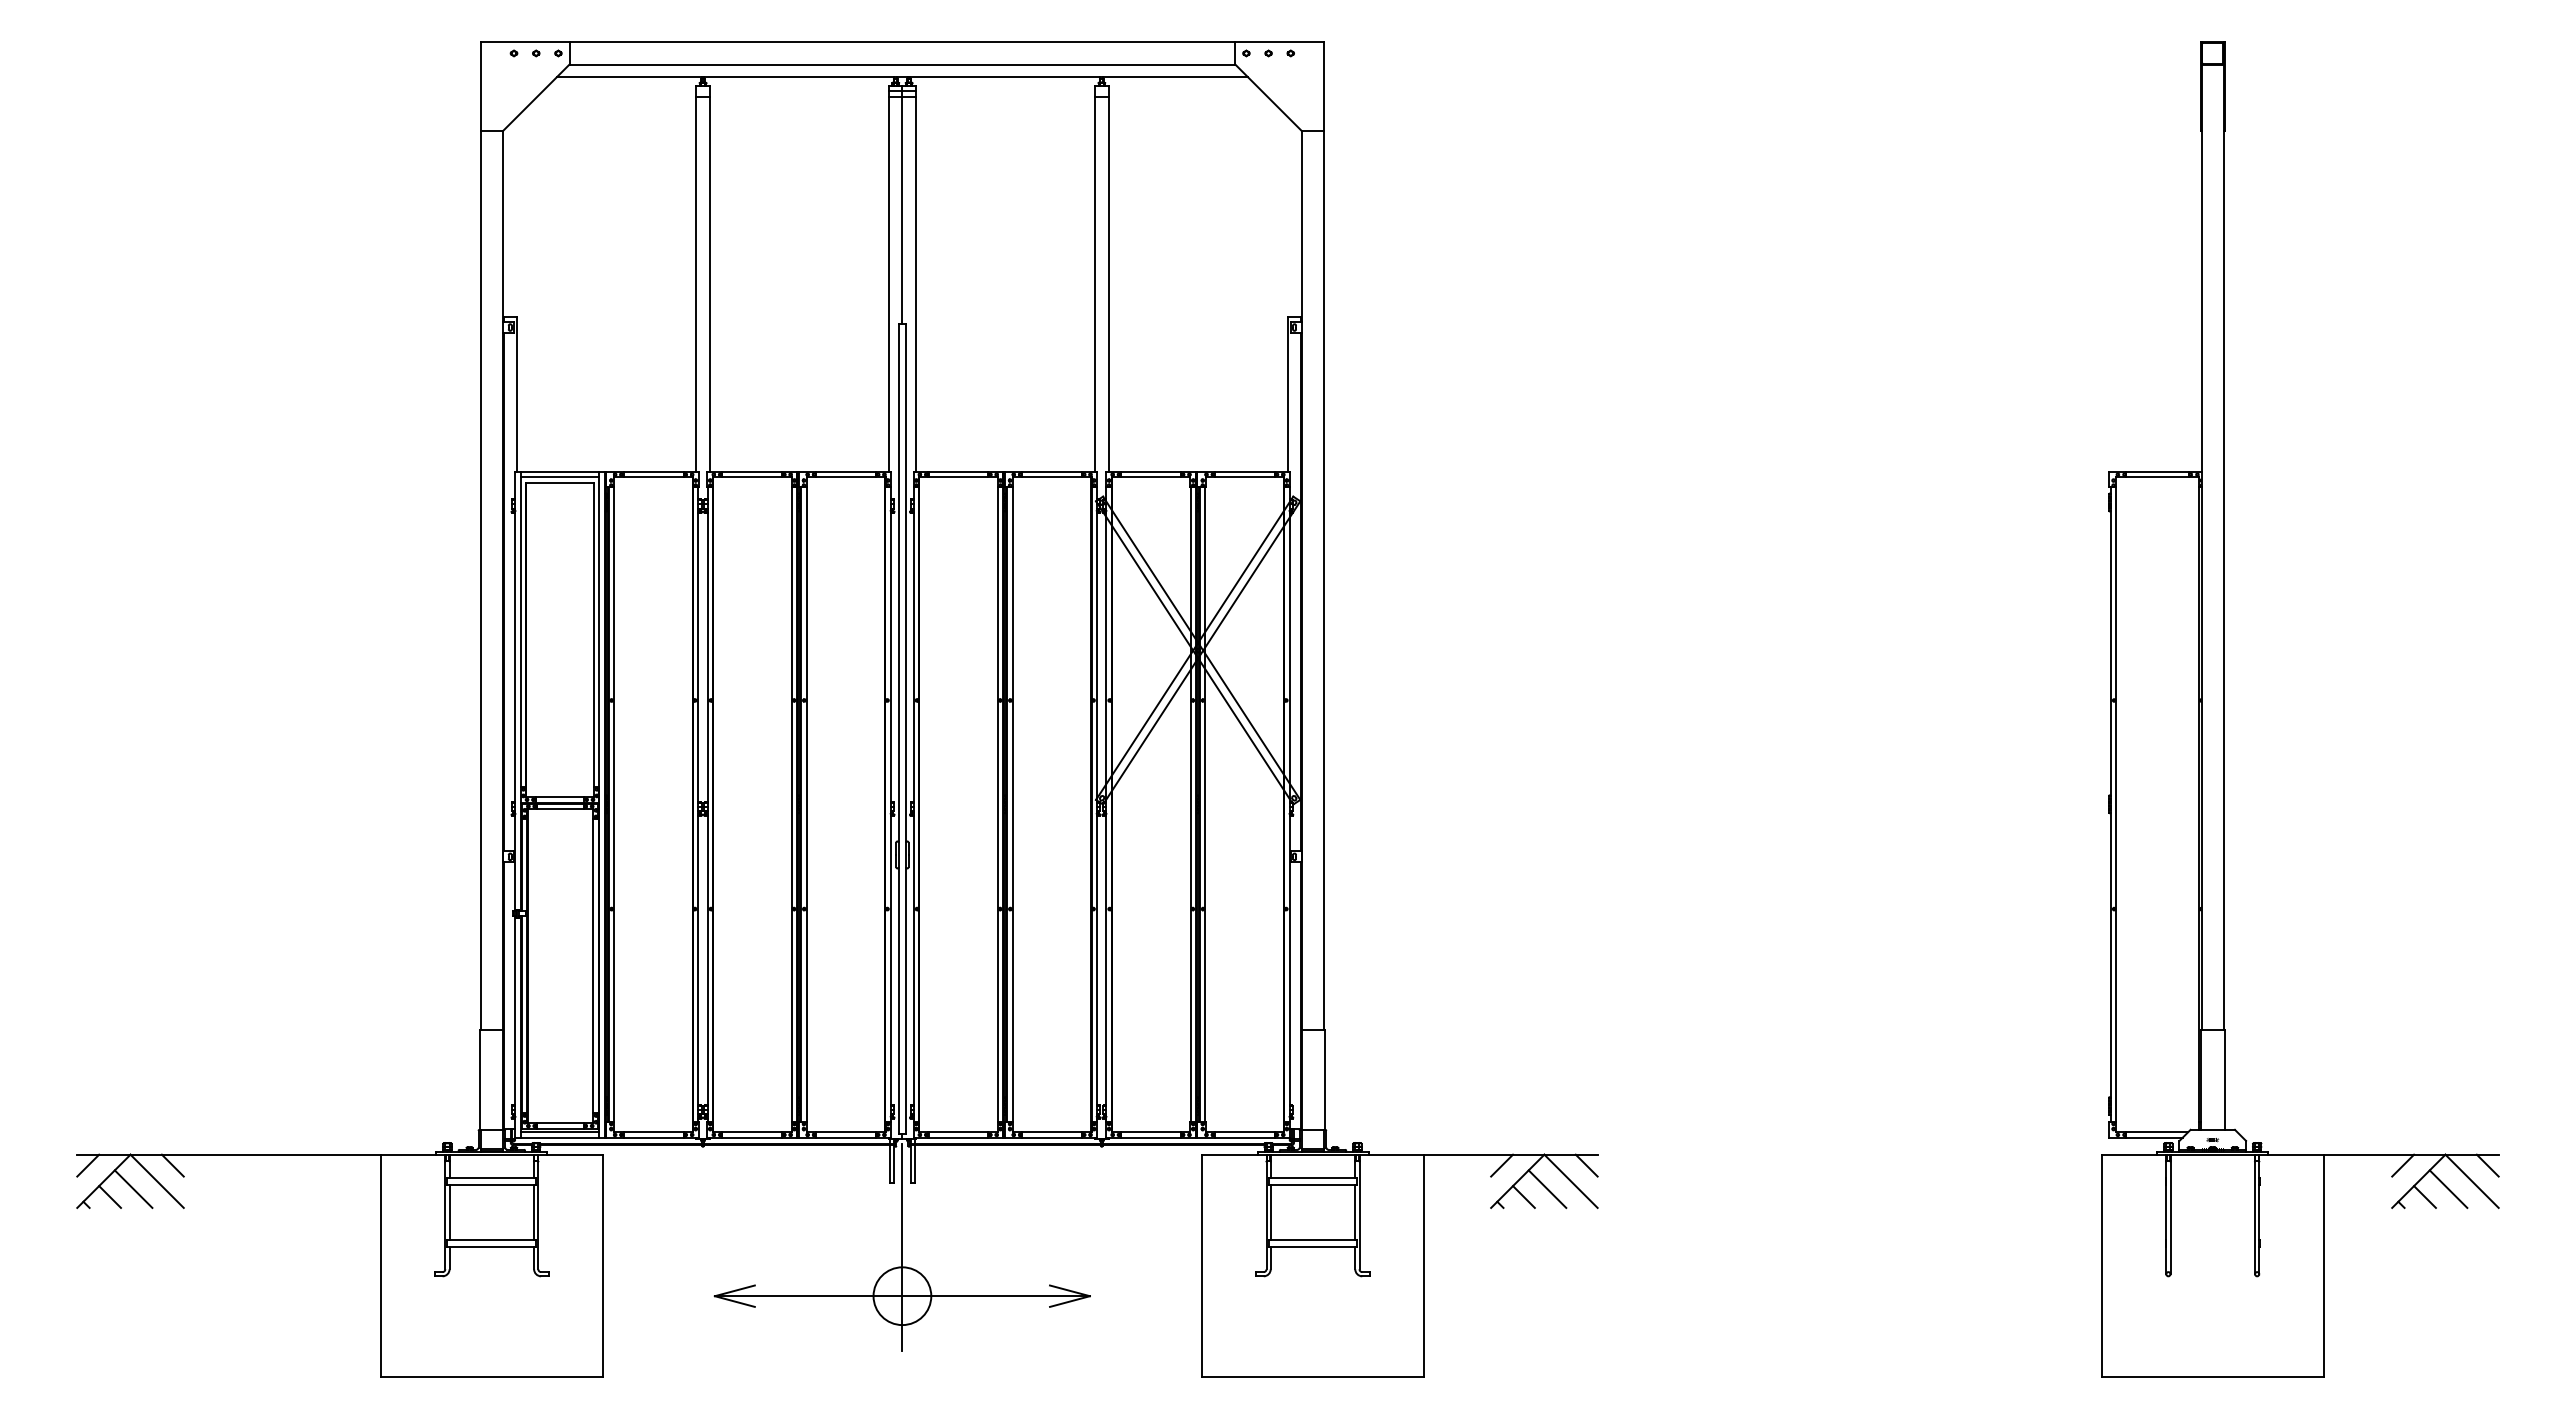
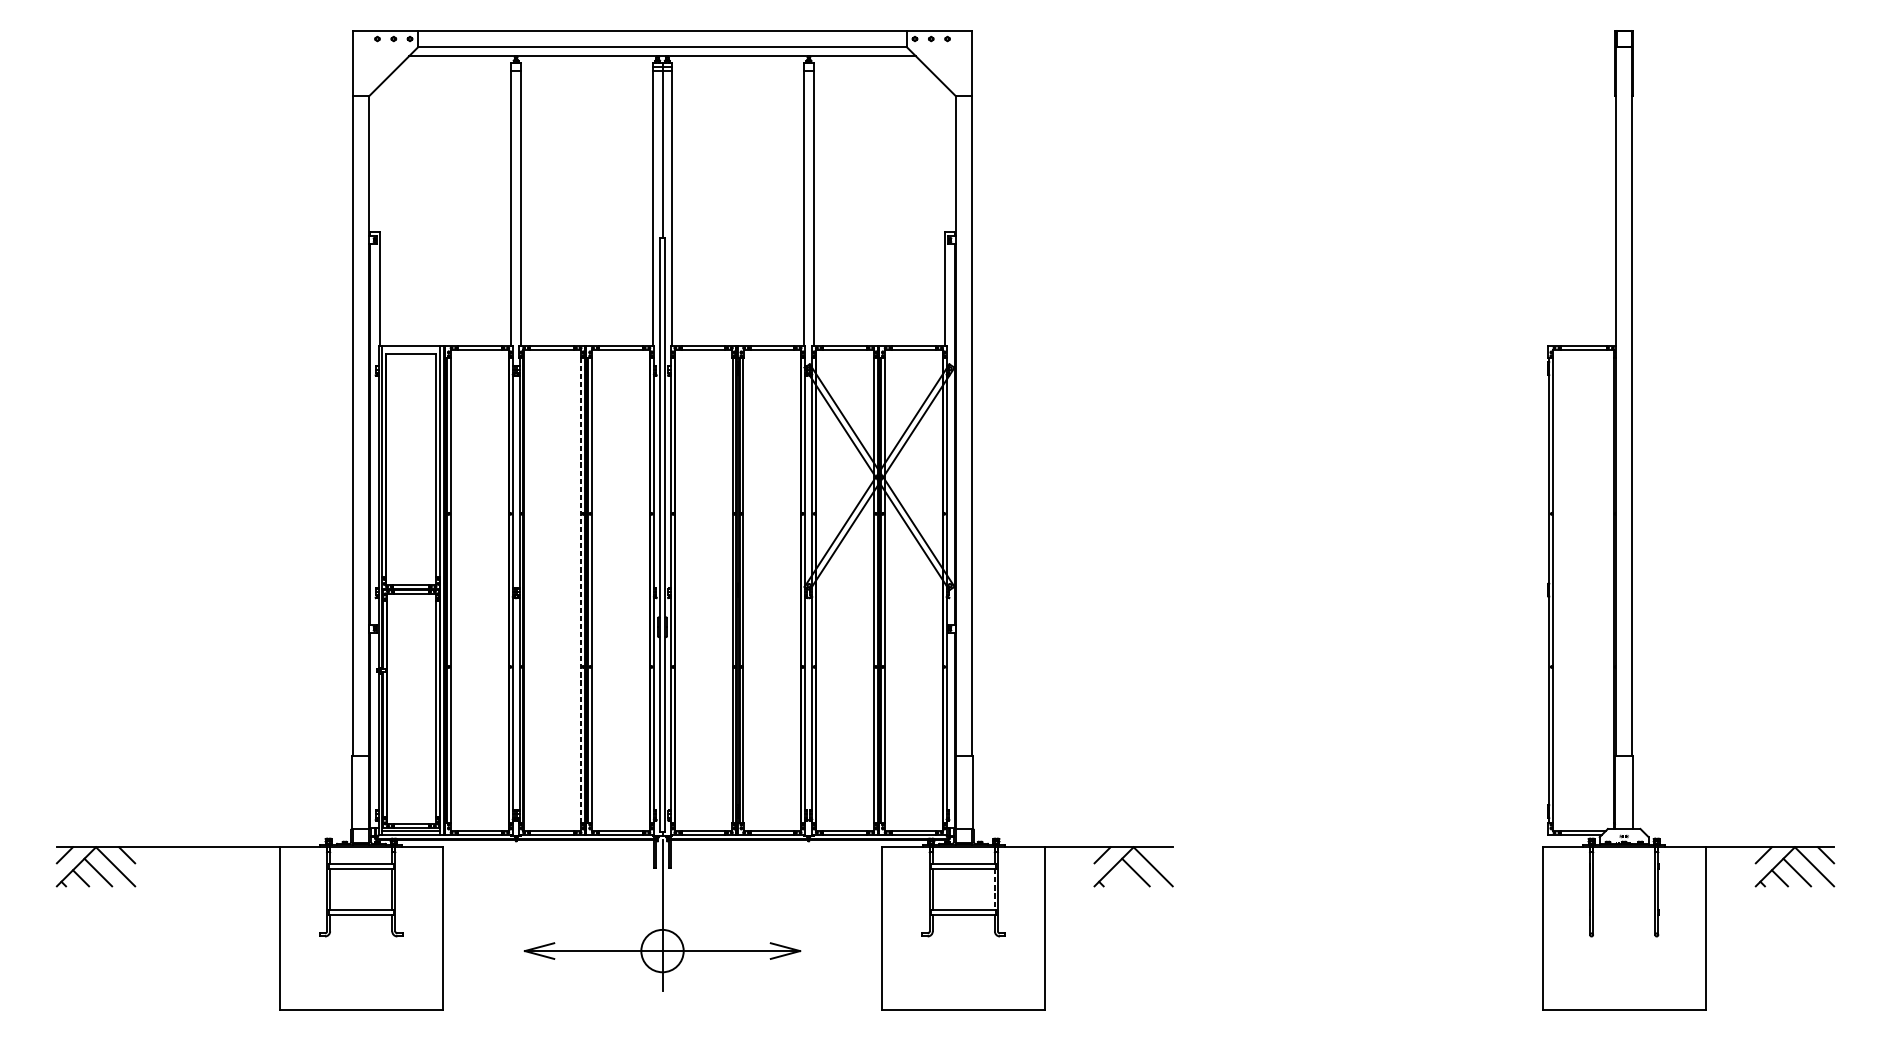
line: (559, 477) -> (410, 350), removed
line: (791, 805) -> (581, 590), solid -> dashed
line: (1586, 1165) -> (1164, 855), removed
line: (1523, 1196) -> (1118, 877), removed
line: (1355, 1212) -> (995, 889), solid -> dashed

